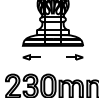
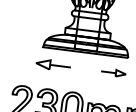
part: (31, 57) -> (52, 65), size x1.4

